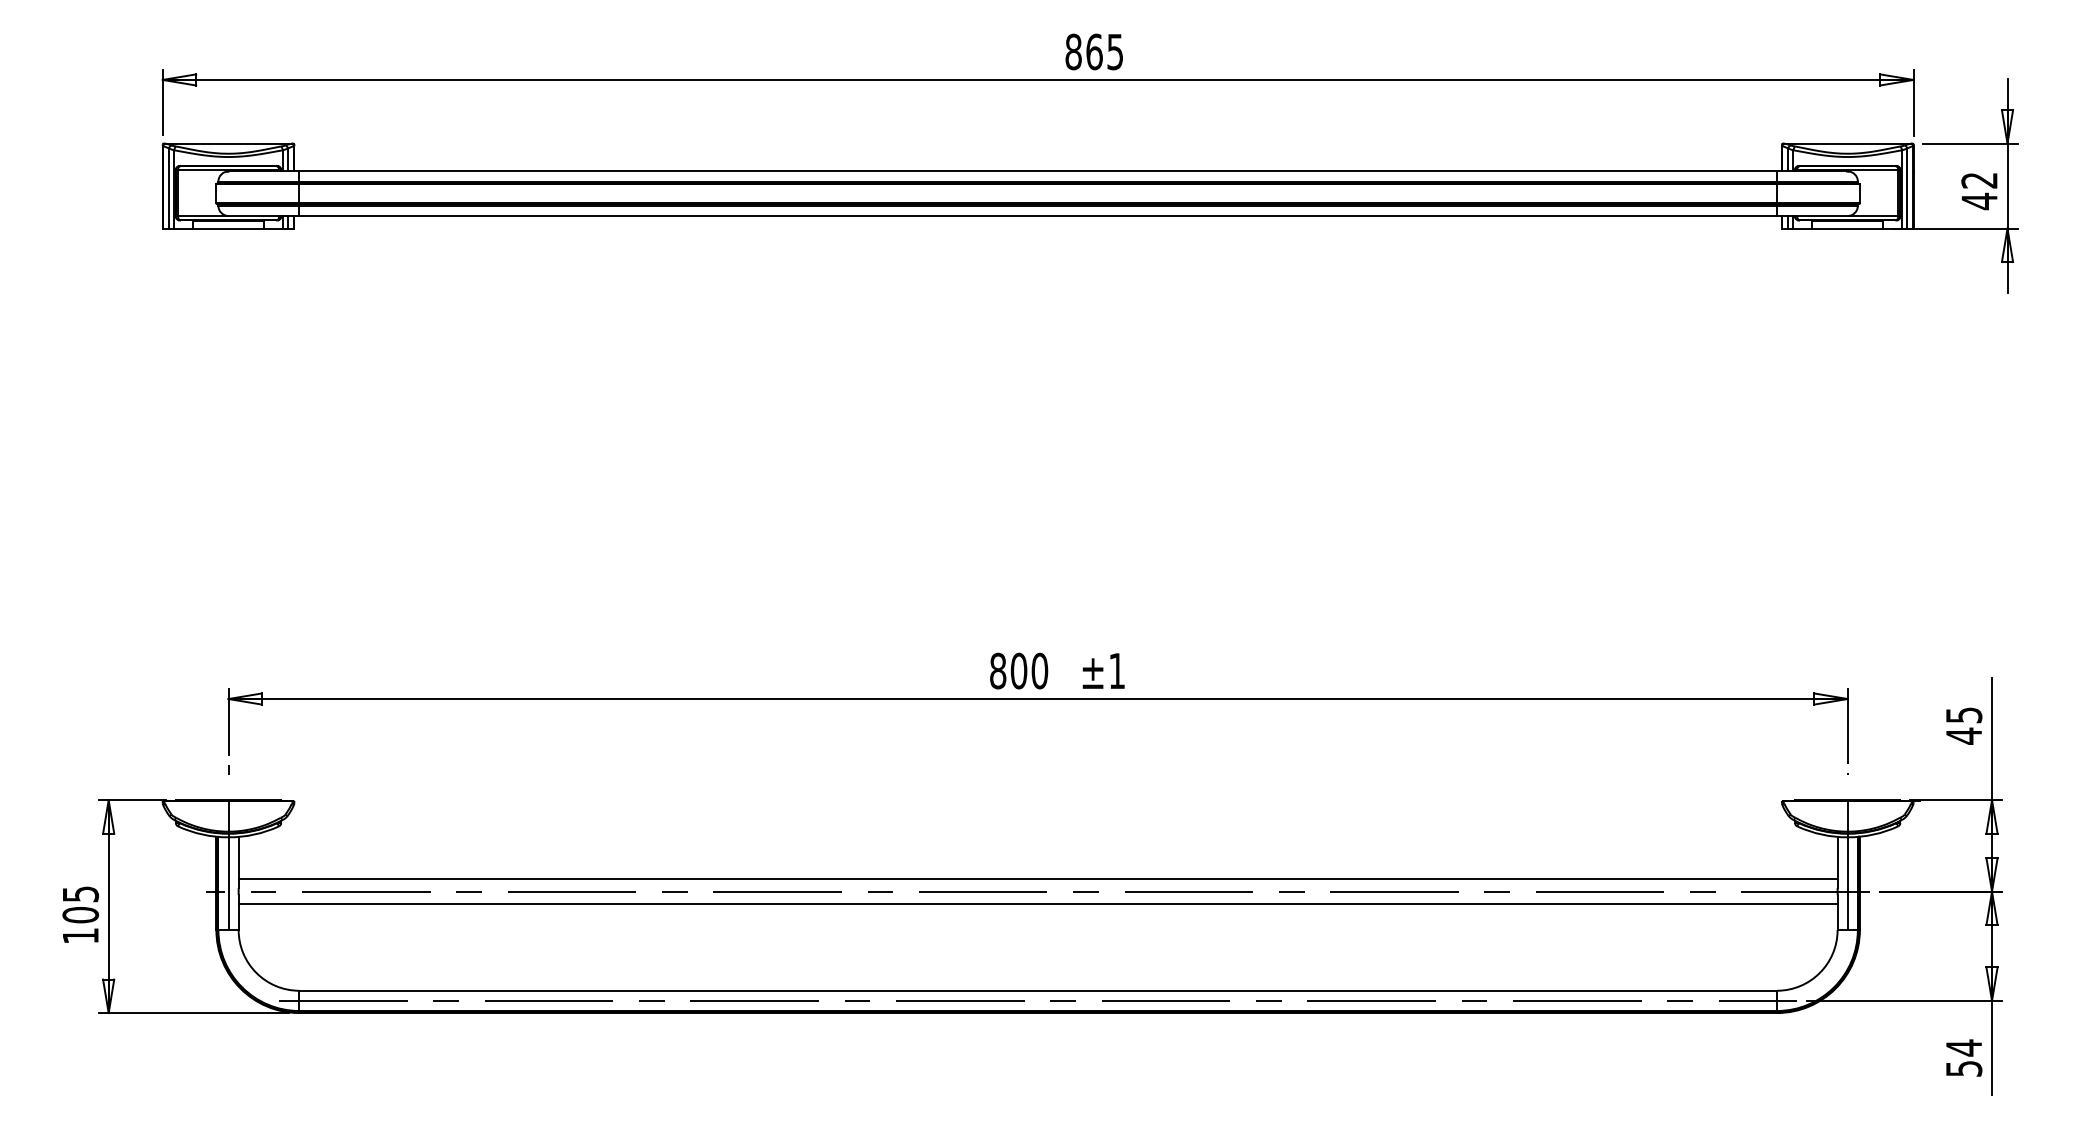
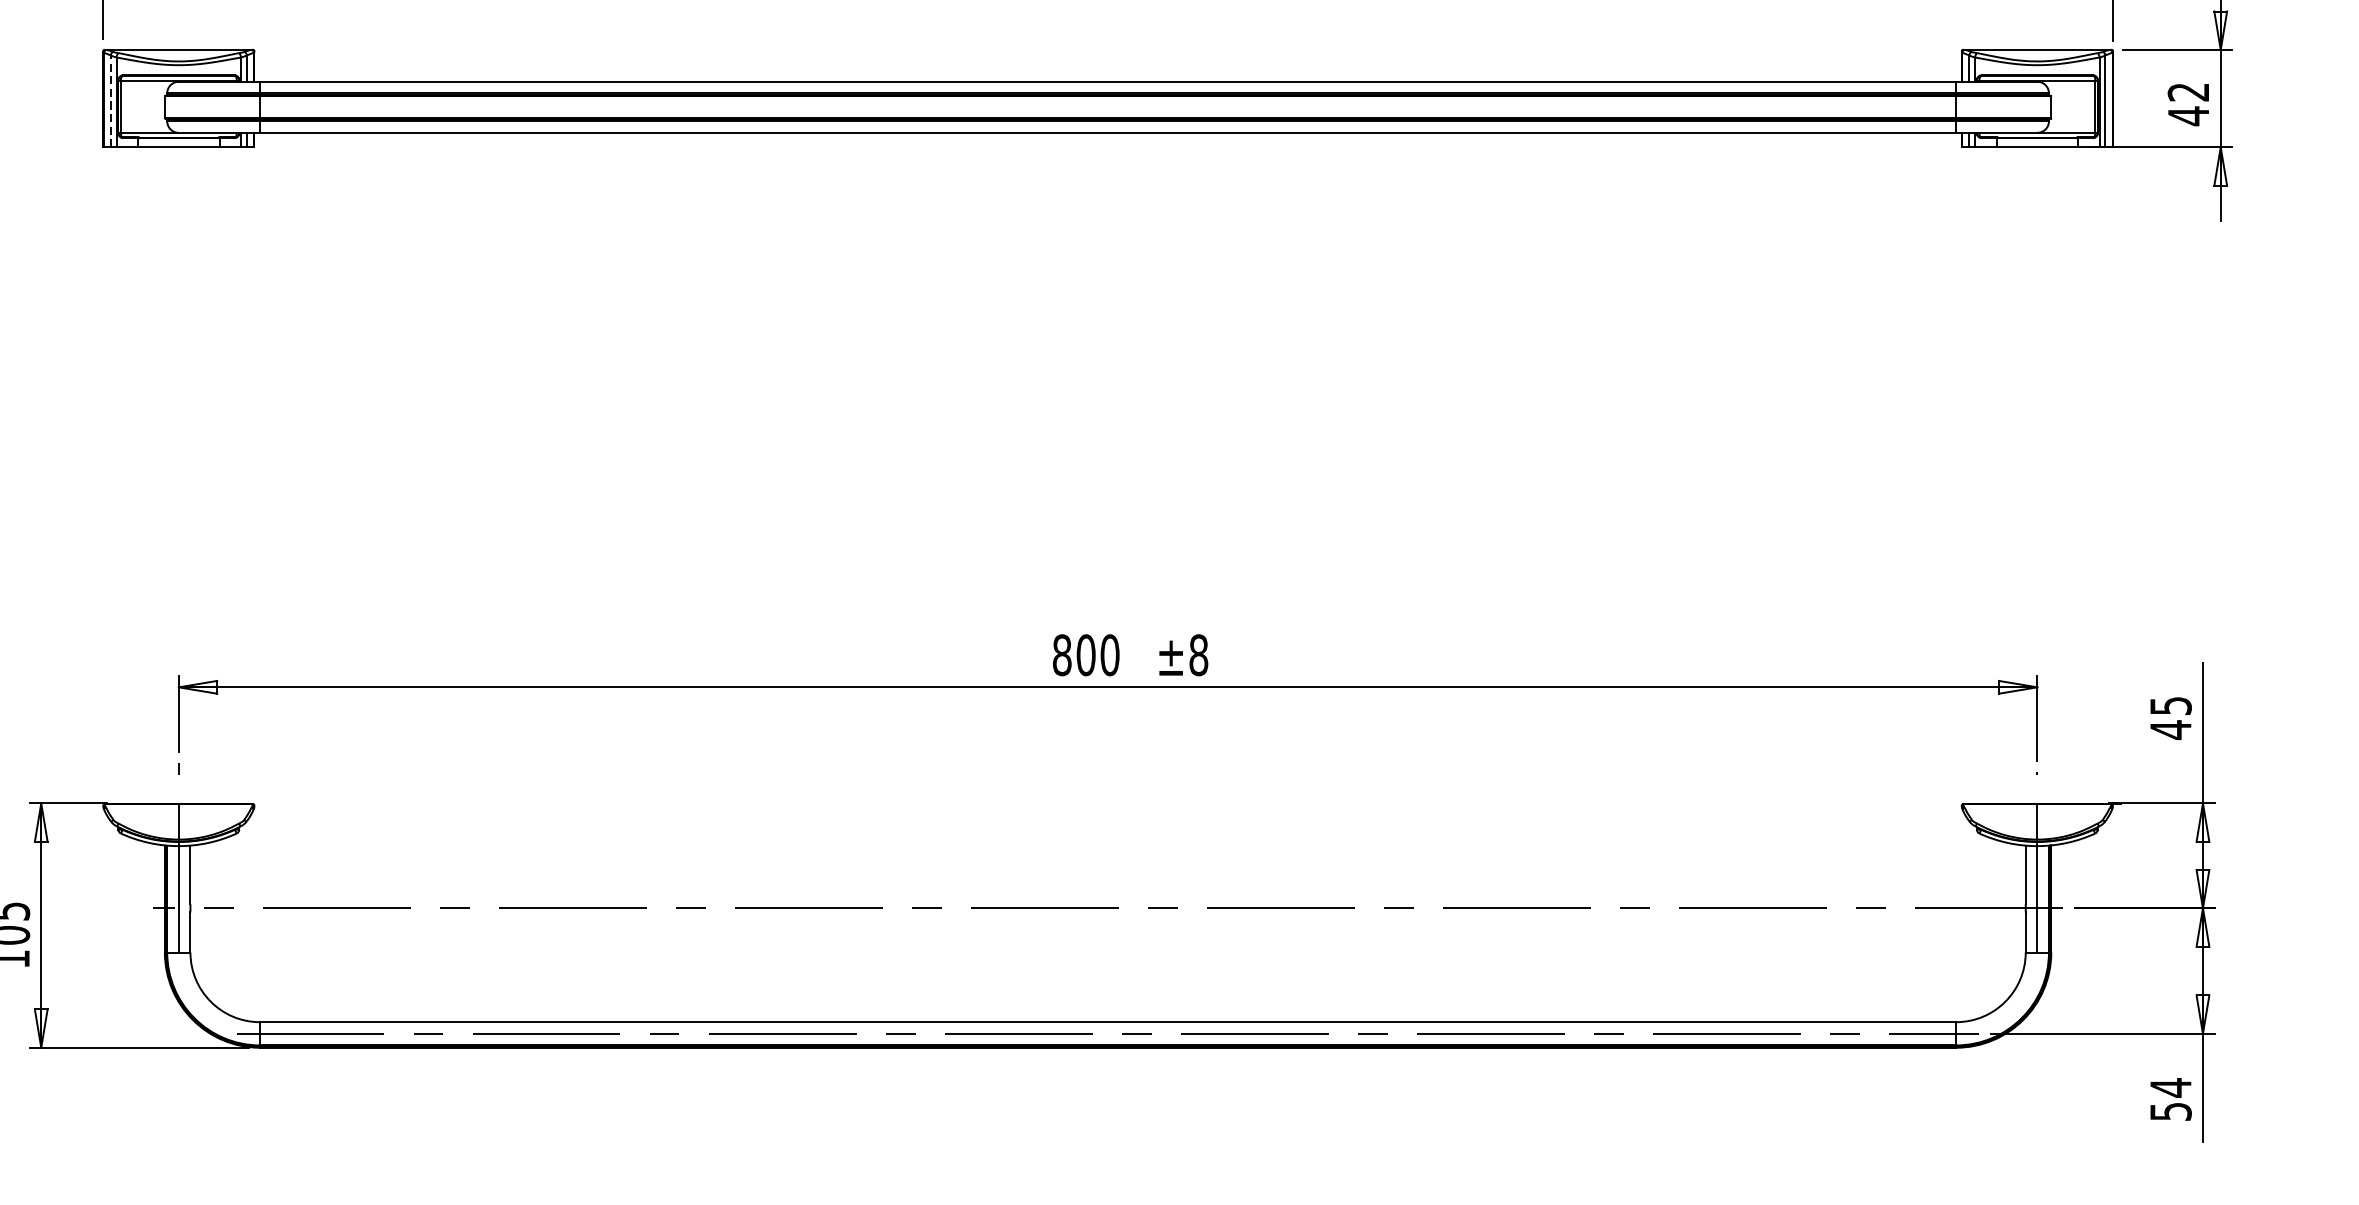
line: (169, 188) -> (111, 101), solid -> dashed
text: (1117, 670) -> (1199, 654), ±1 -> ±8
line: (1037, 879) -> (1107, 894), removed
line: (1037, 903) -> (1107, 922), removed

